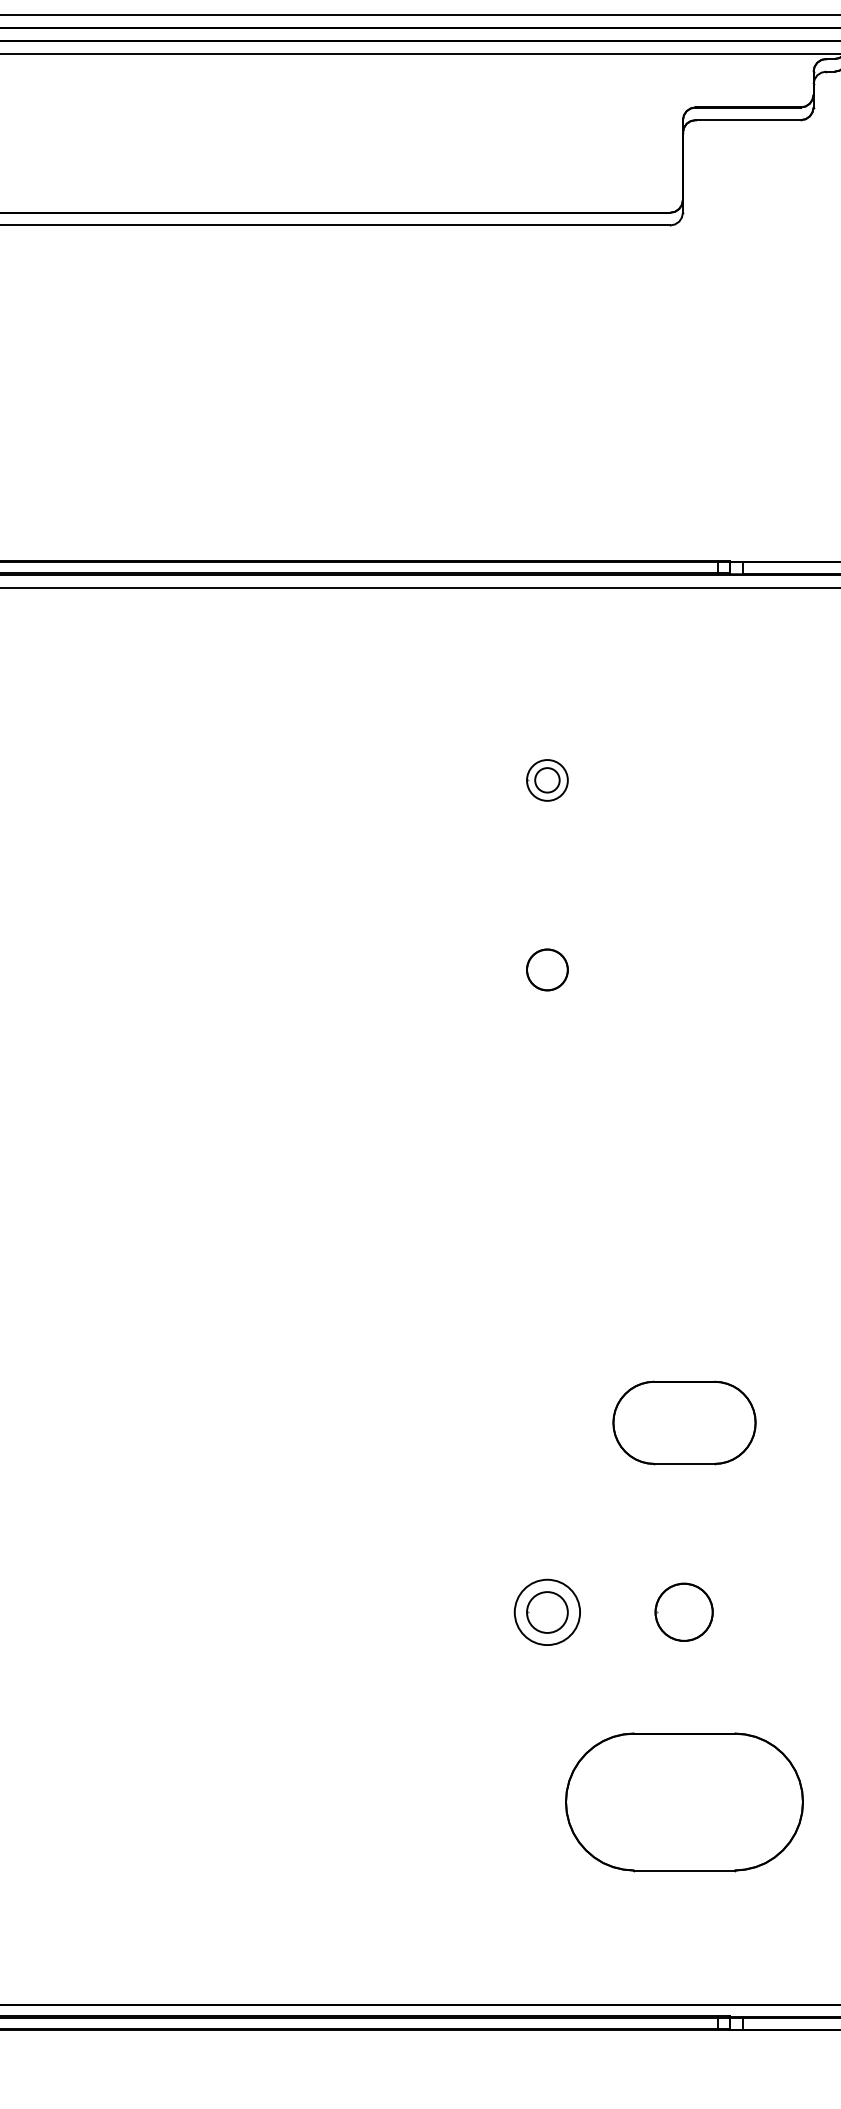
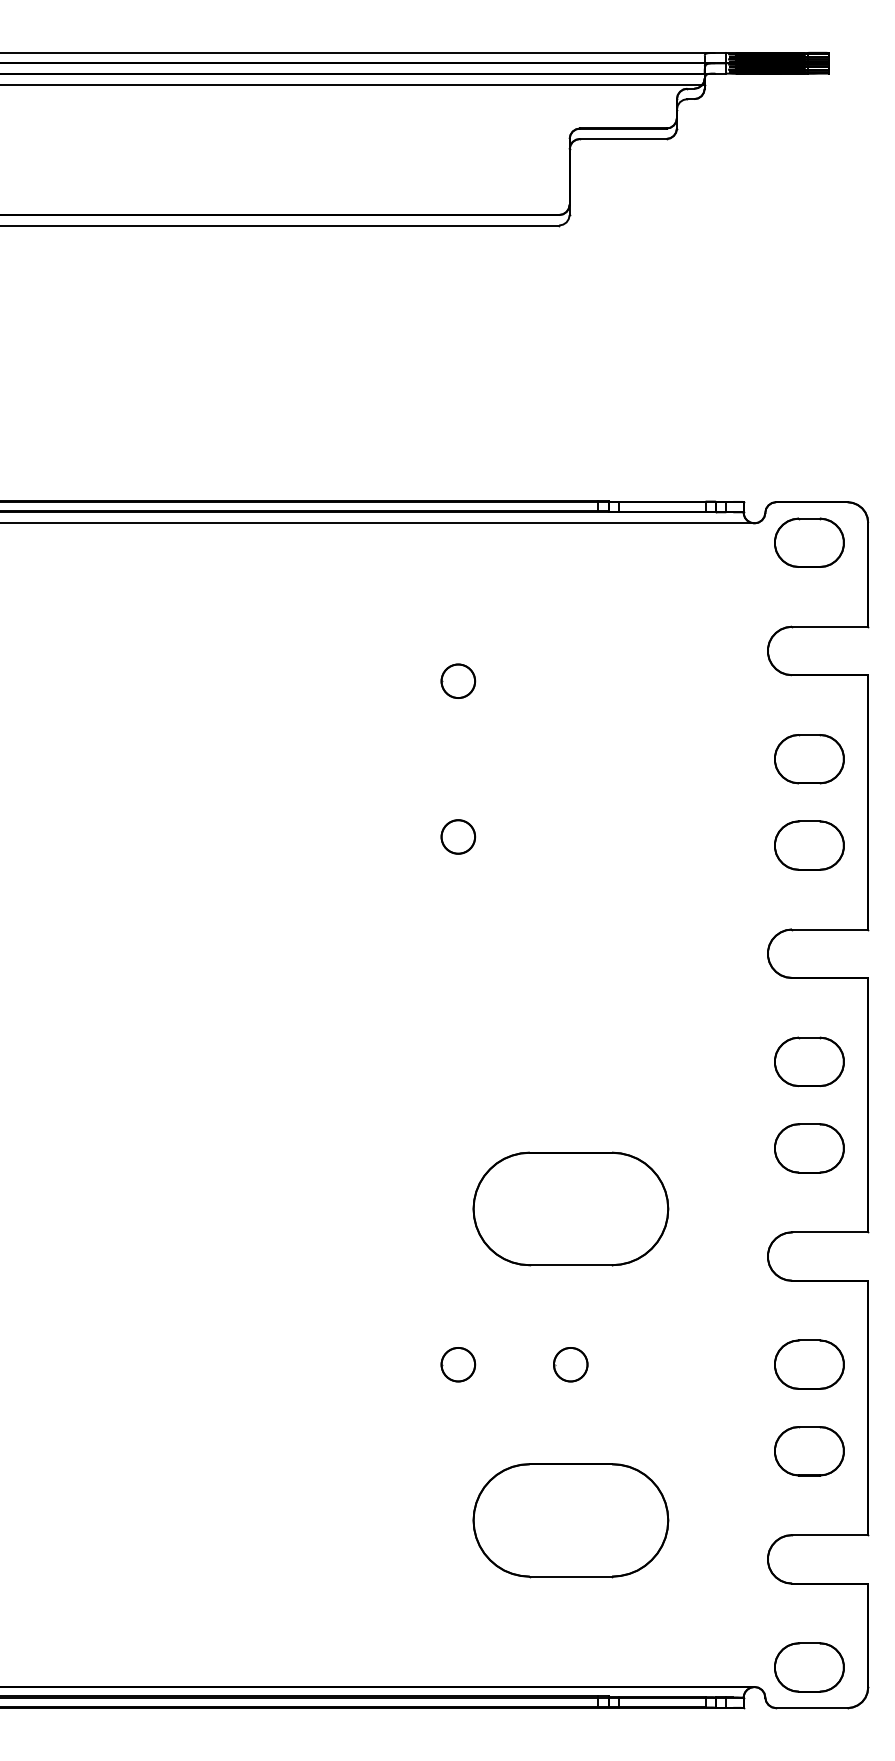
circle: (547, 780) -> (458, 681), size x1.67
part: (683, 1422) -> (570, 1208), size x1.67
circle: (547, 1612) -> (458, 1364), size x0.62
circle: (683, 1612) -> (570, 1364), size x0.71

